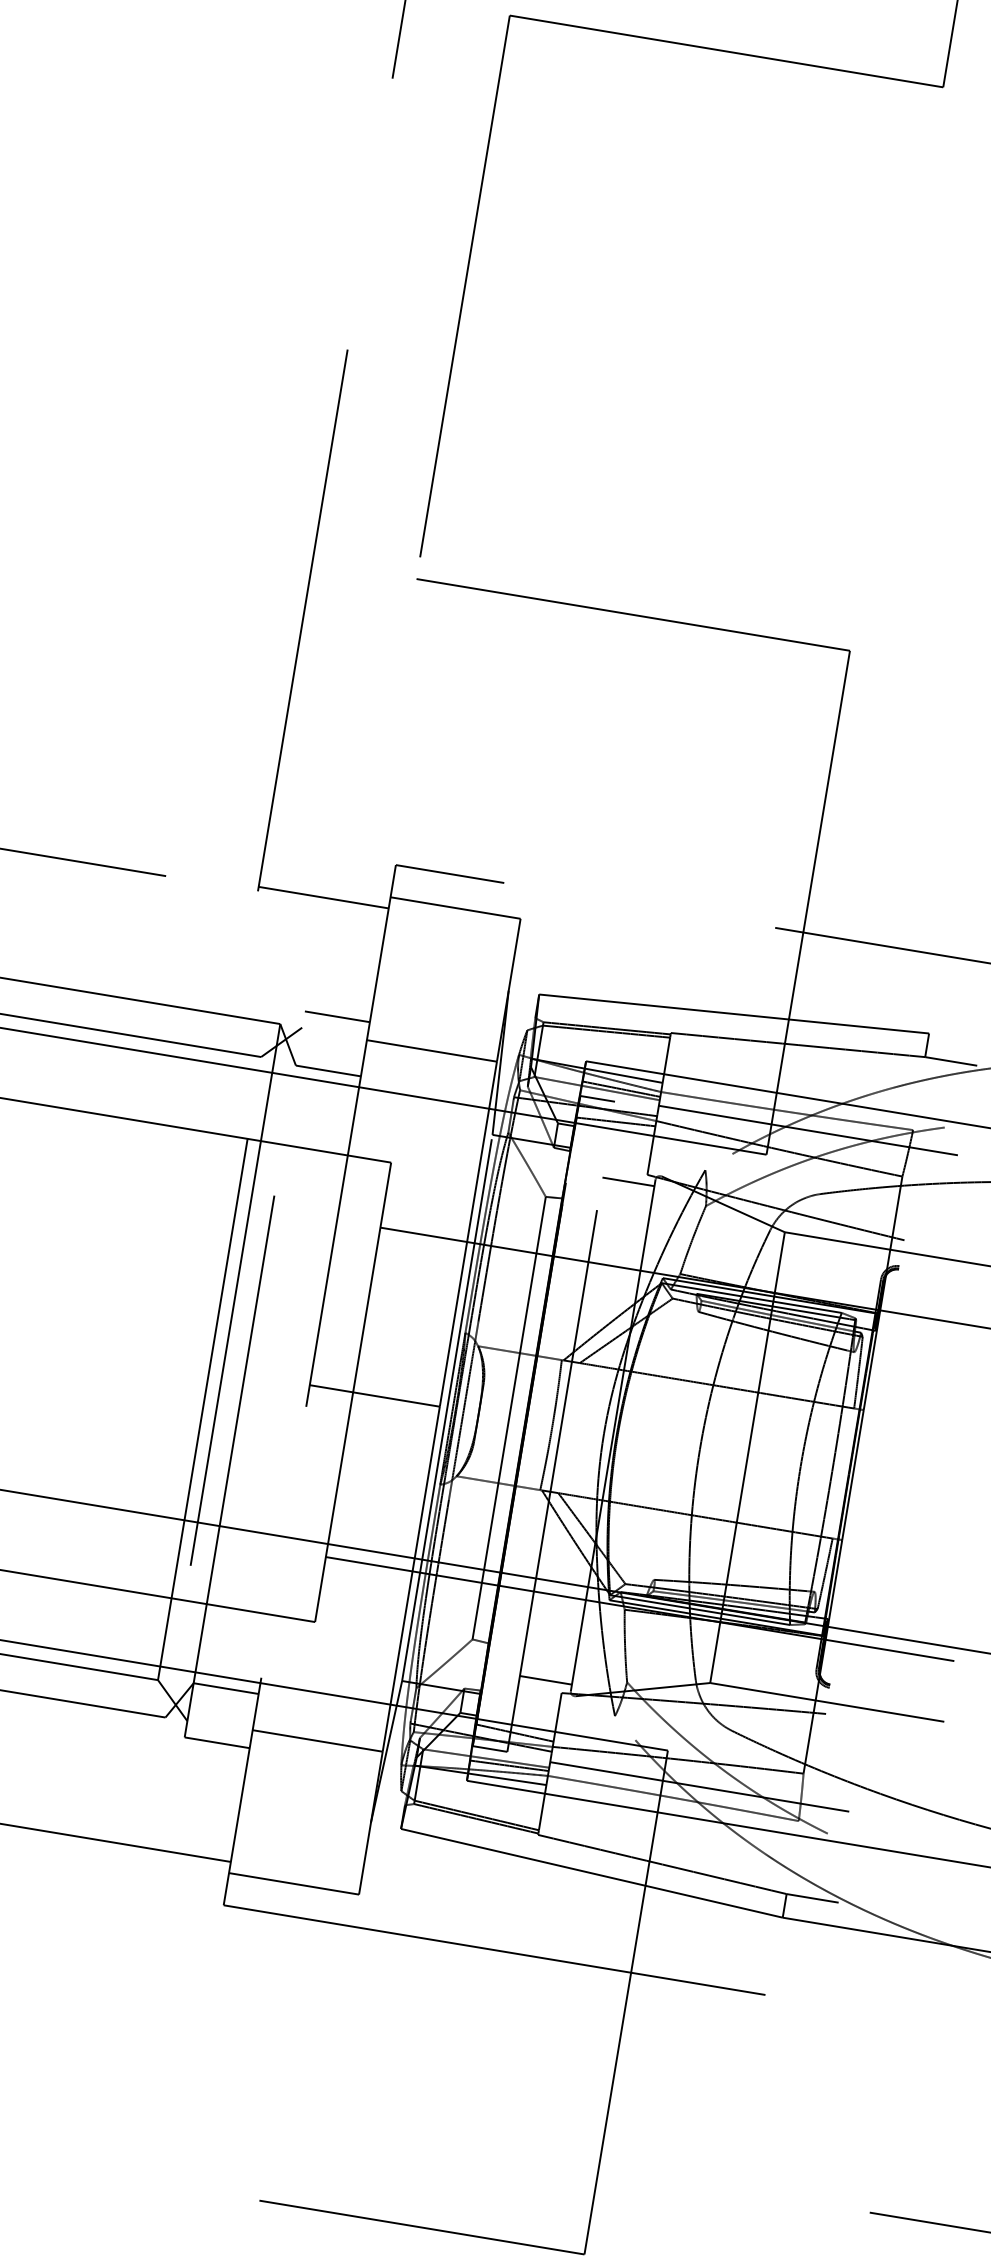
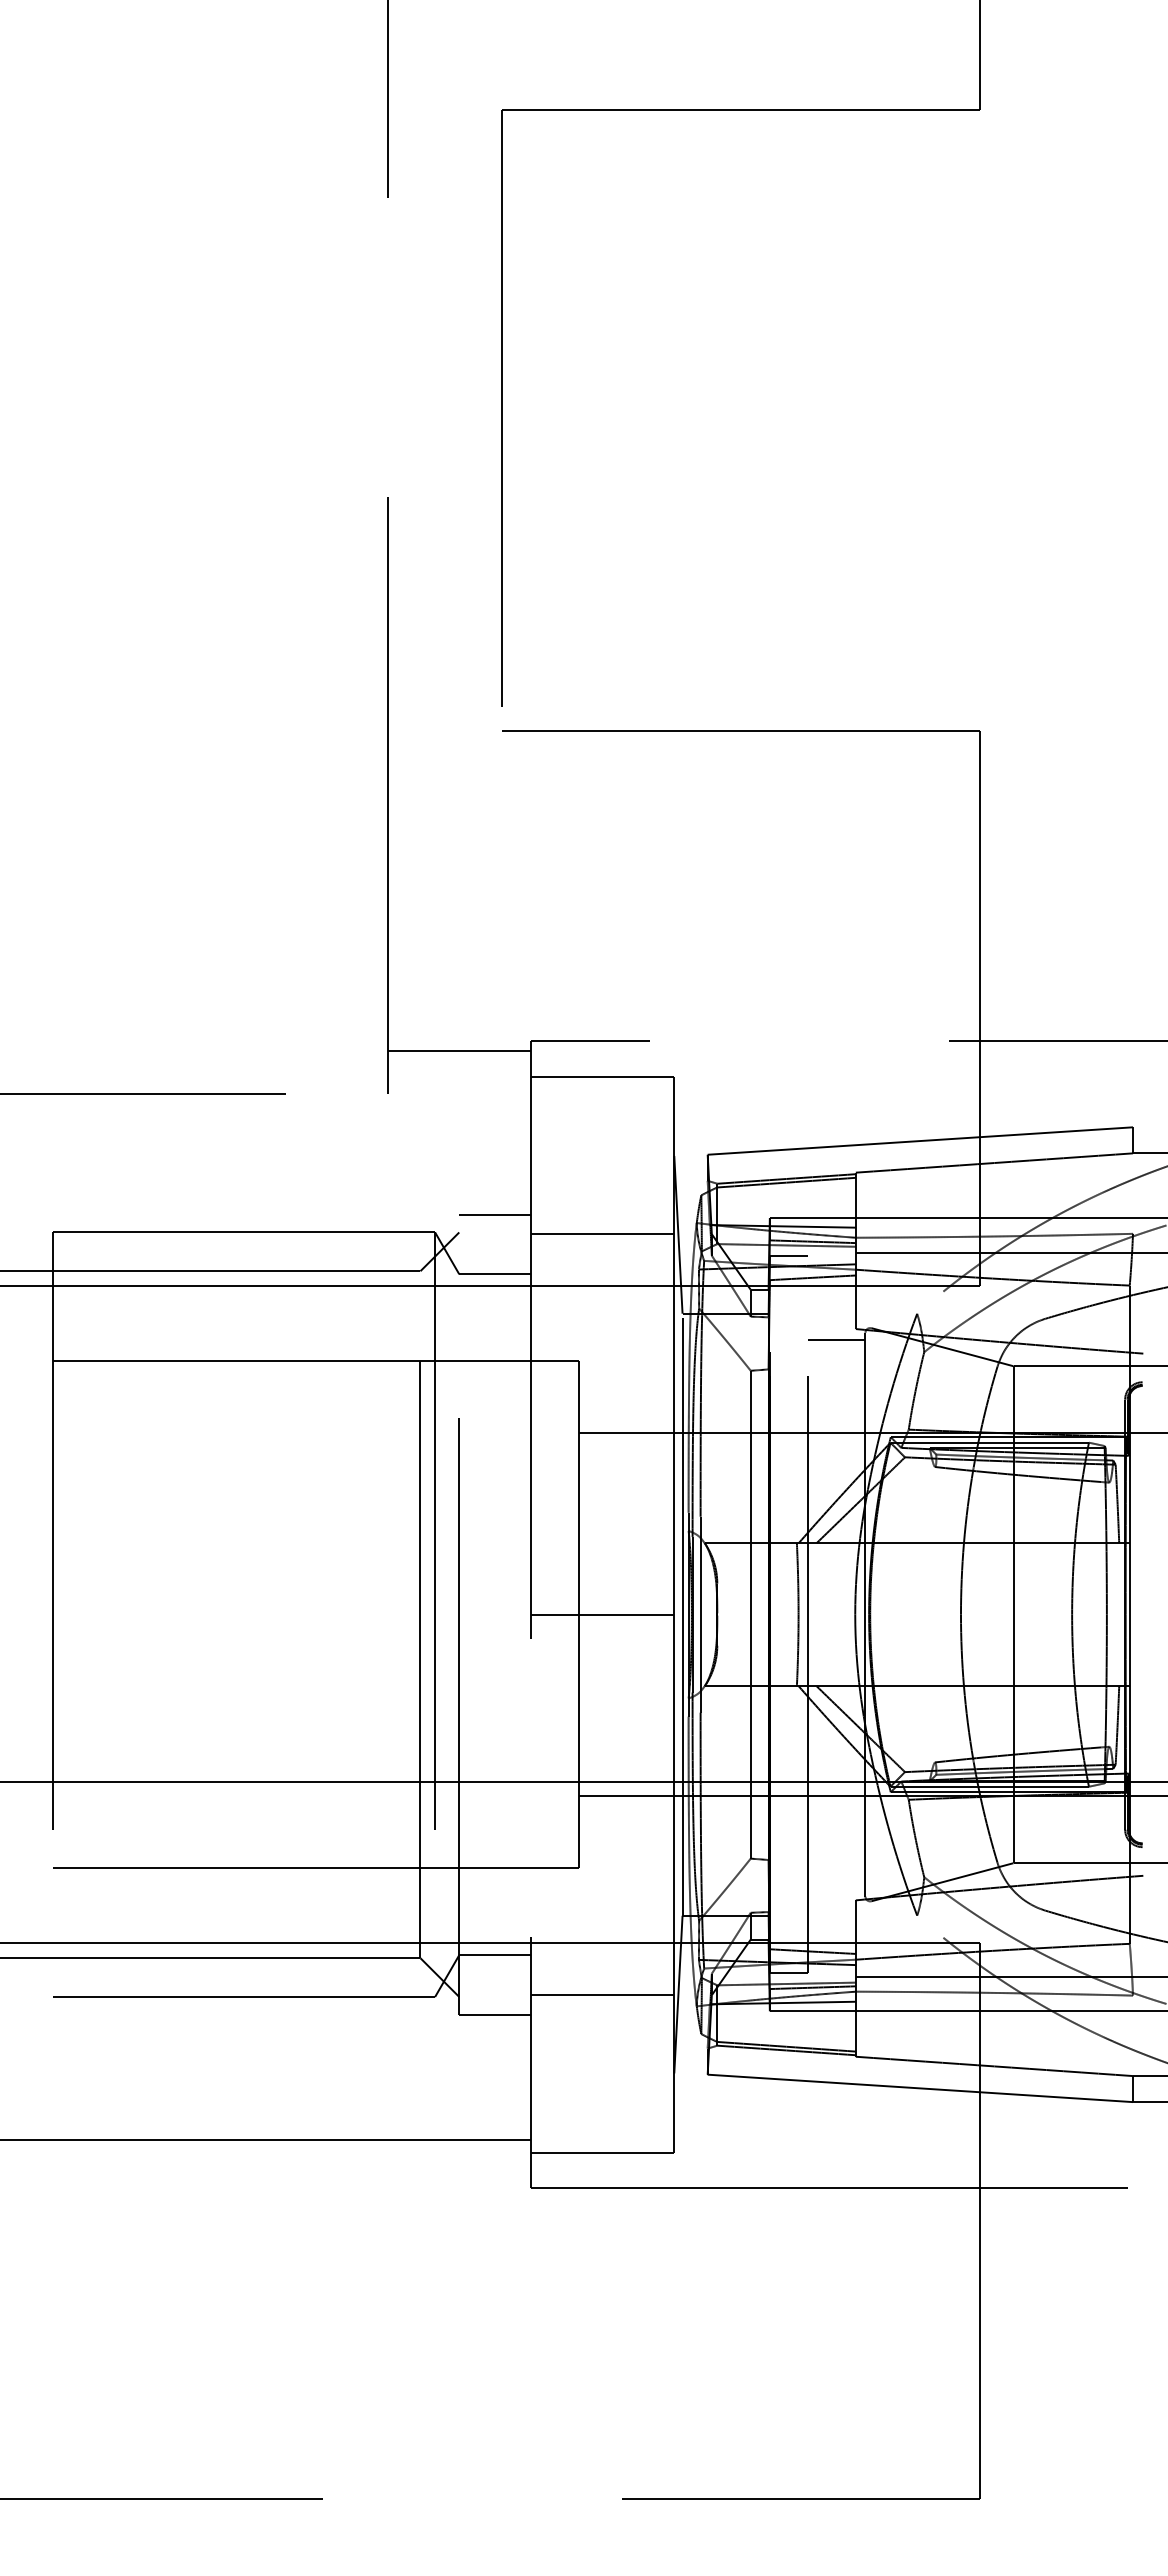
line: (322, 897) -> (458, 1051), moved
line: (545, 1680) -> (836, 1889), removed

